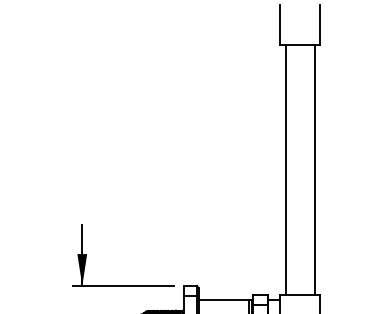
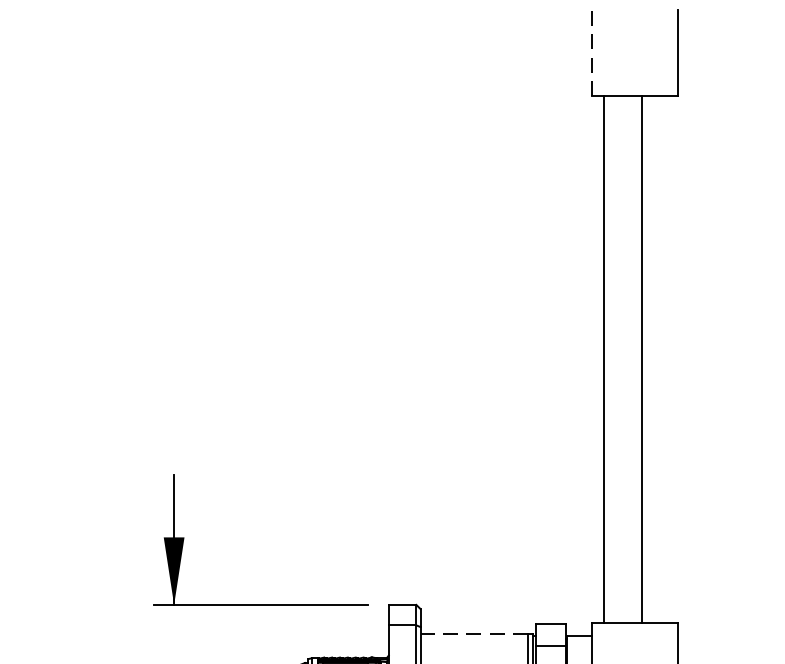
line: (279, 24) -> (591, 51), solid -> dashed
line: (314, 169) -> (642, 358), moved
line: (223, 299) -> (472, 633), solid -> dashed

